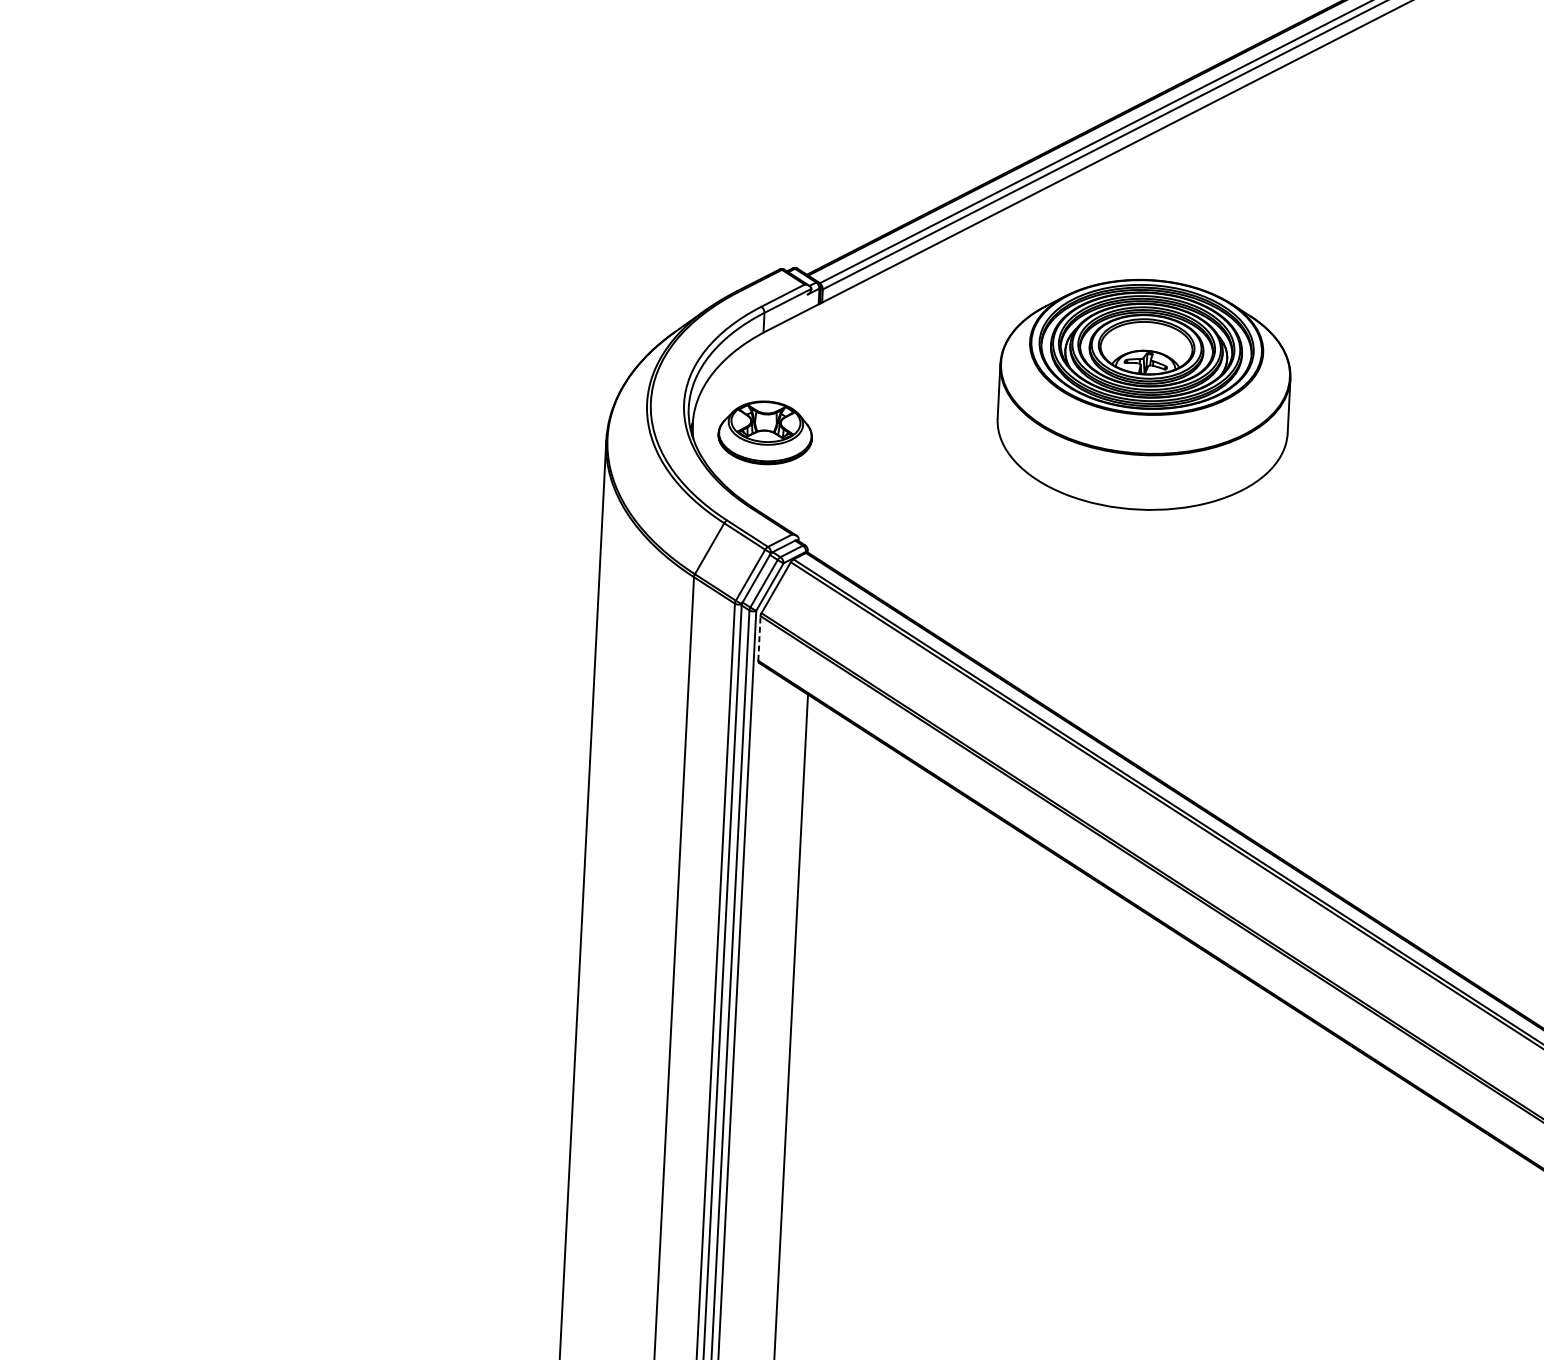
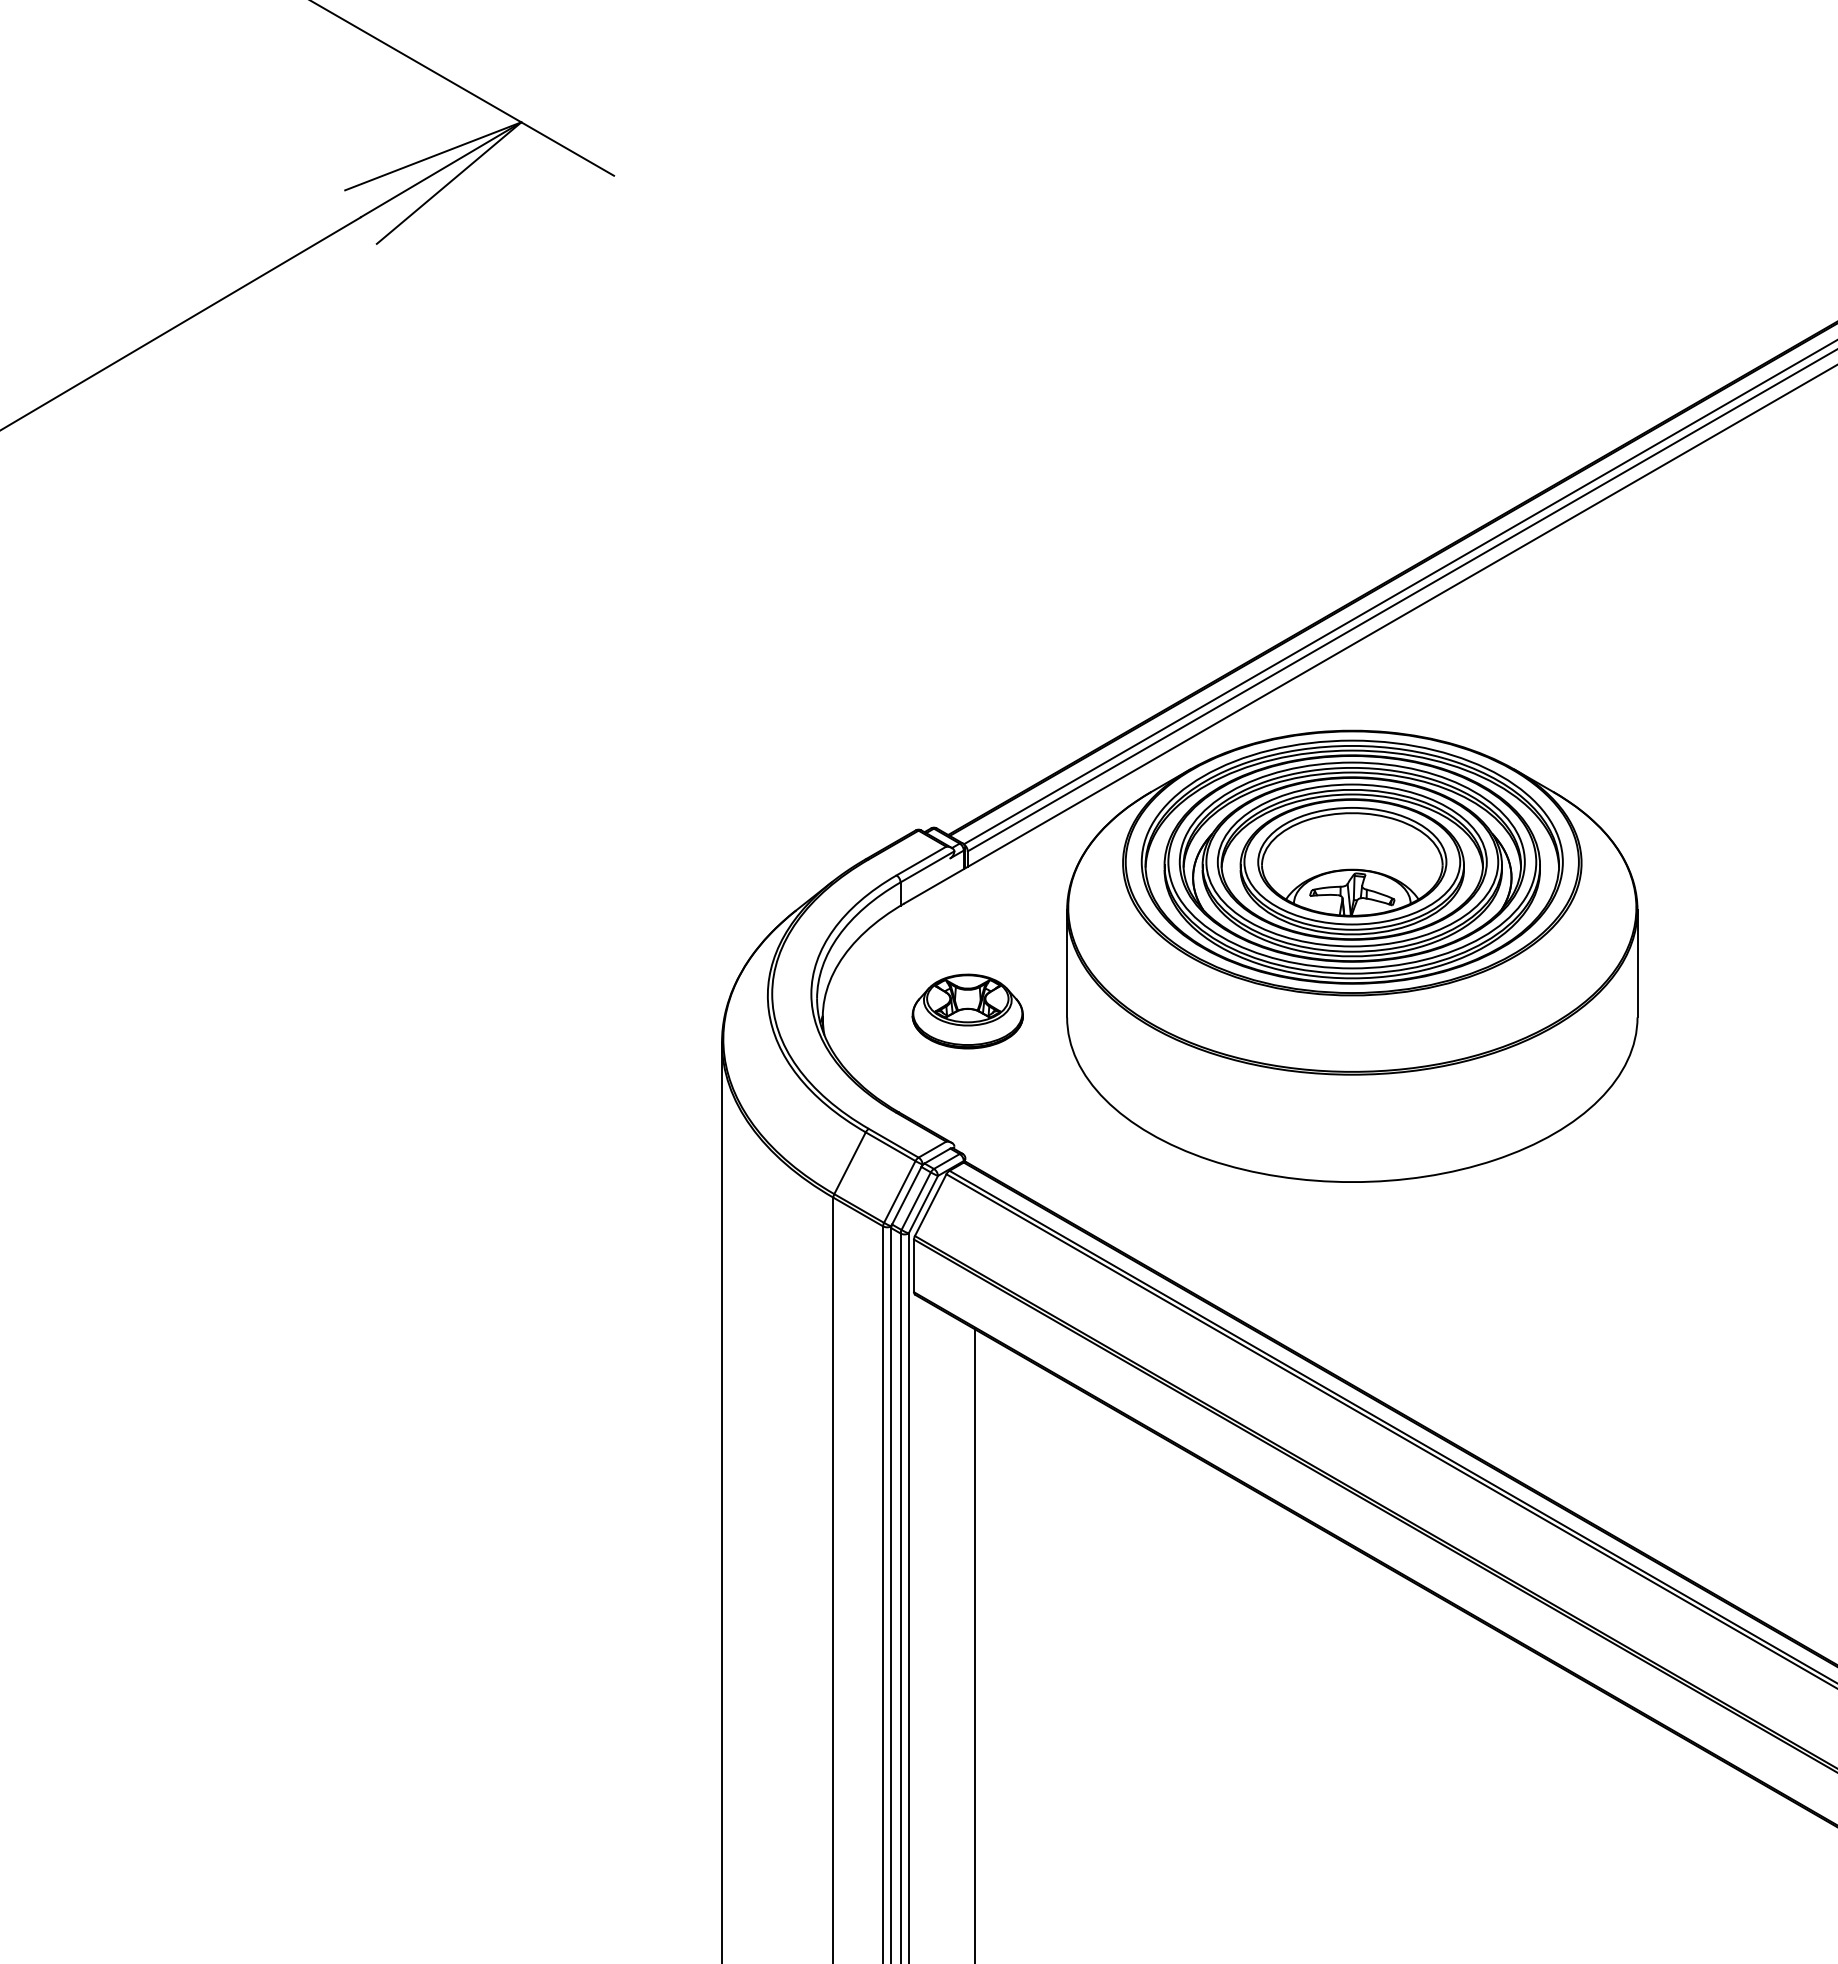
part: (1144, 394) -> (1352, 955), size x1.67
part: (765, 432) -> (967, 1011), moved
line: (759, 638) -> (914, 1265), dashed -> solid

